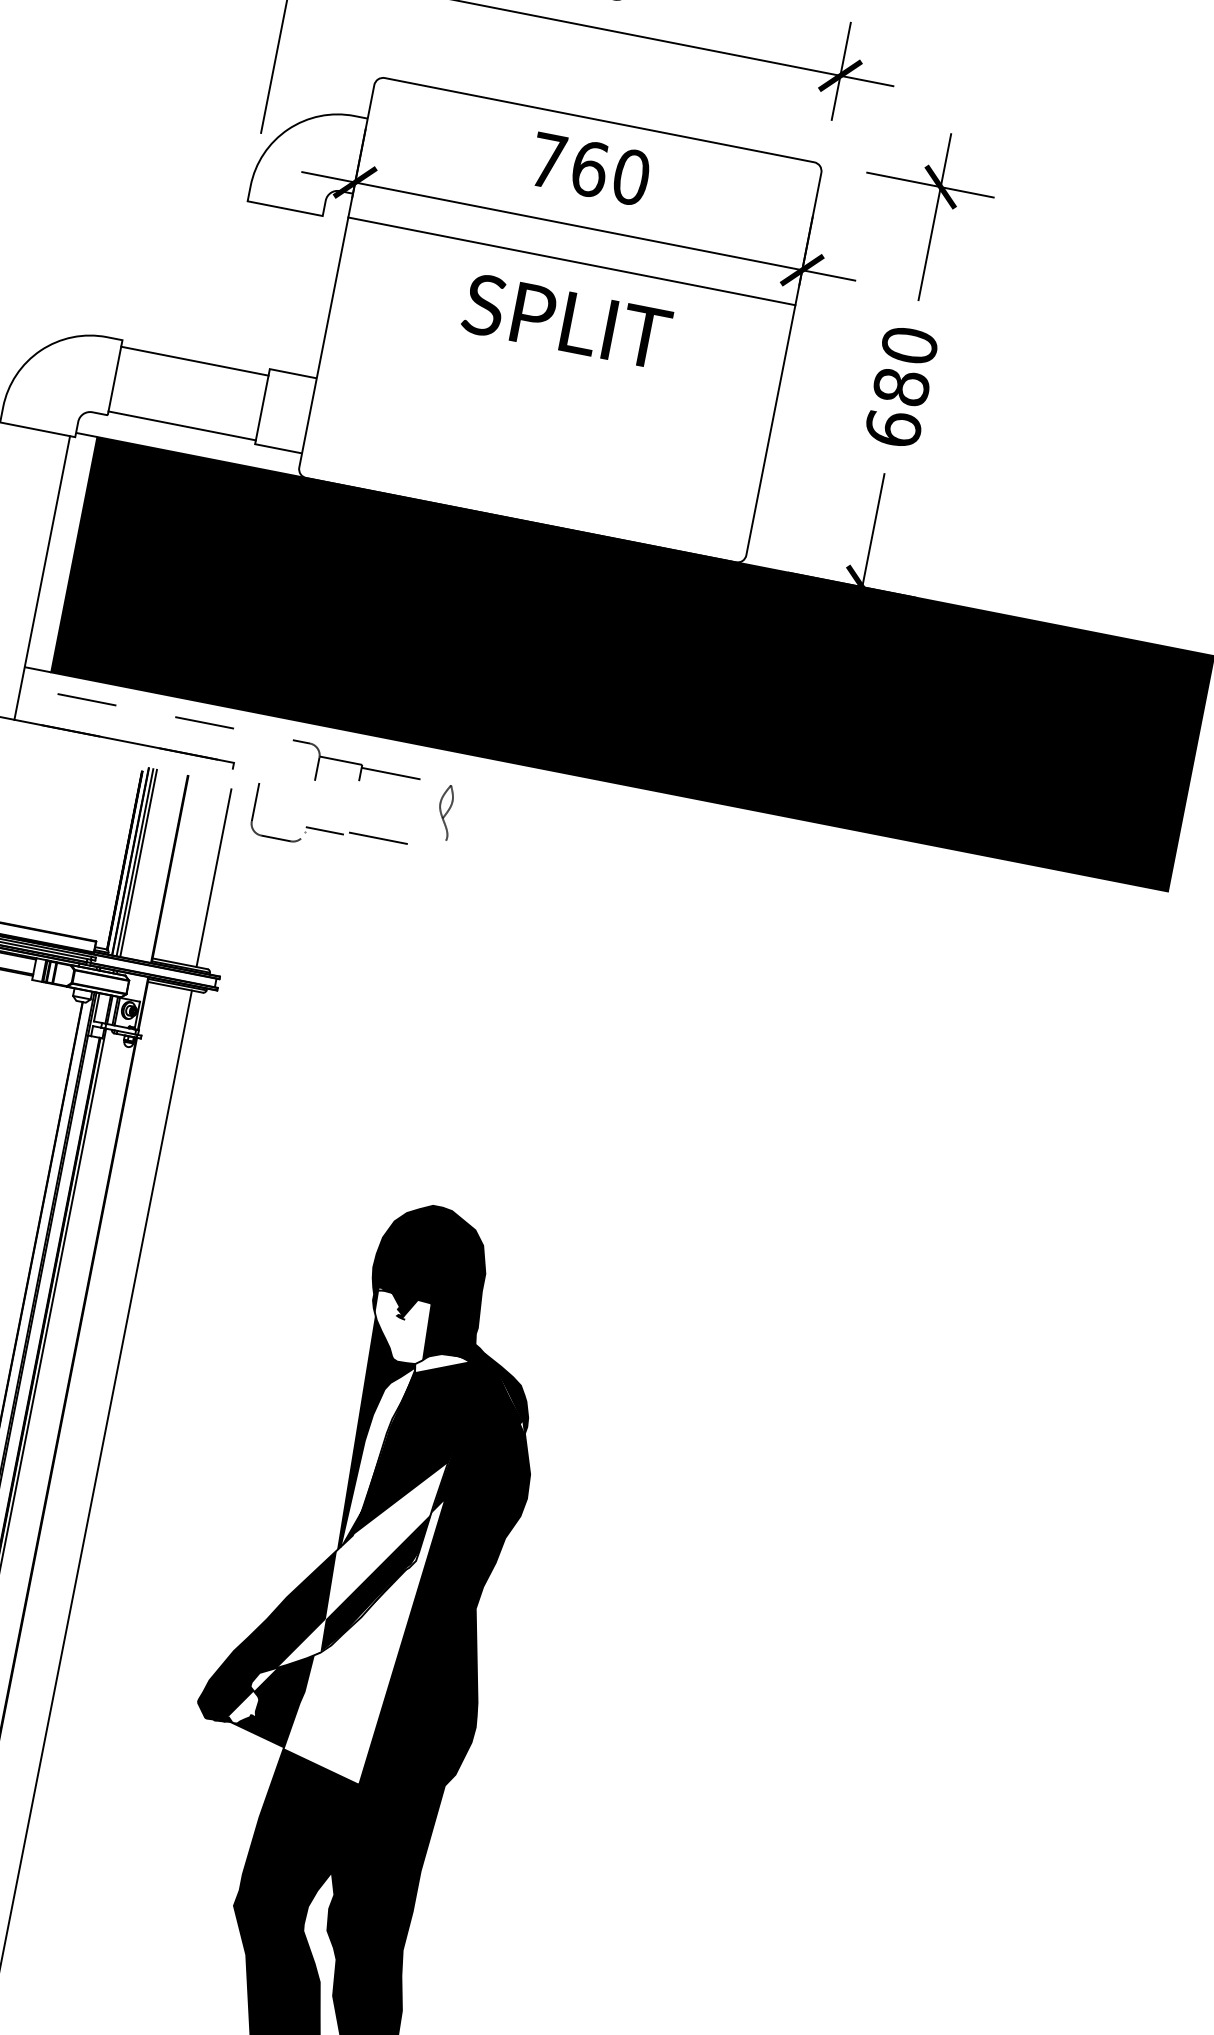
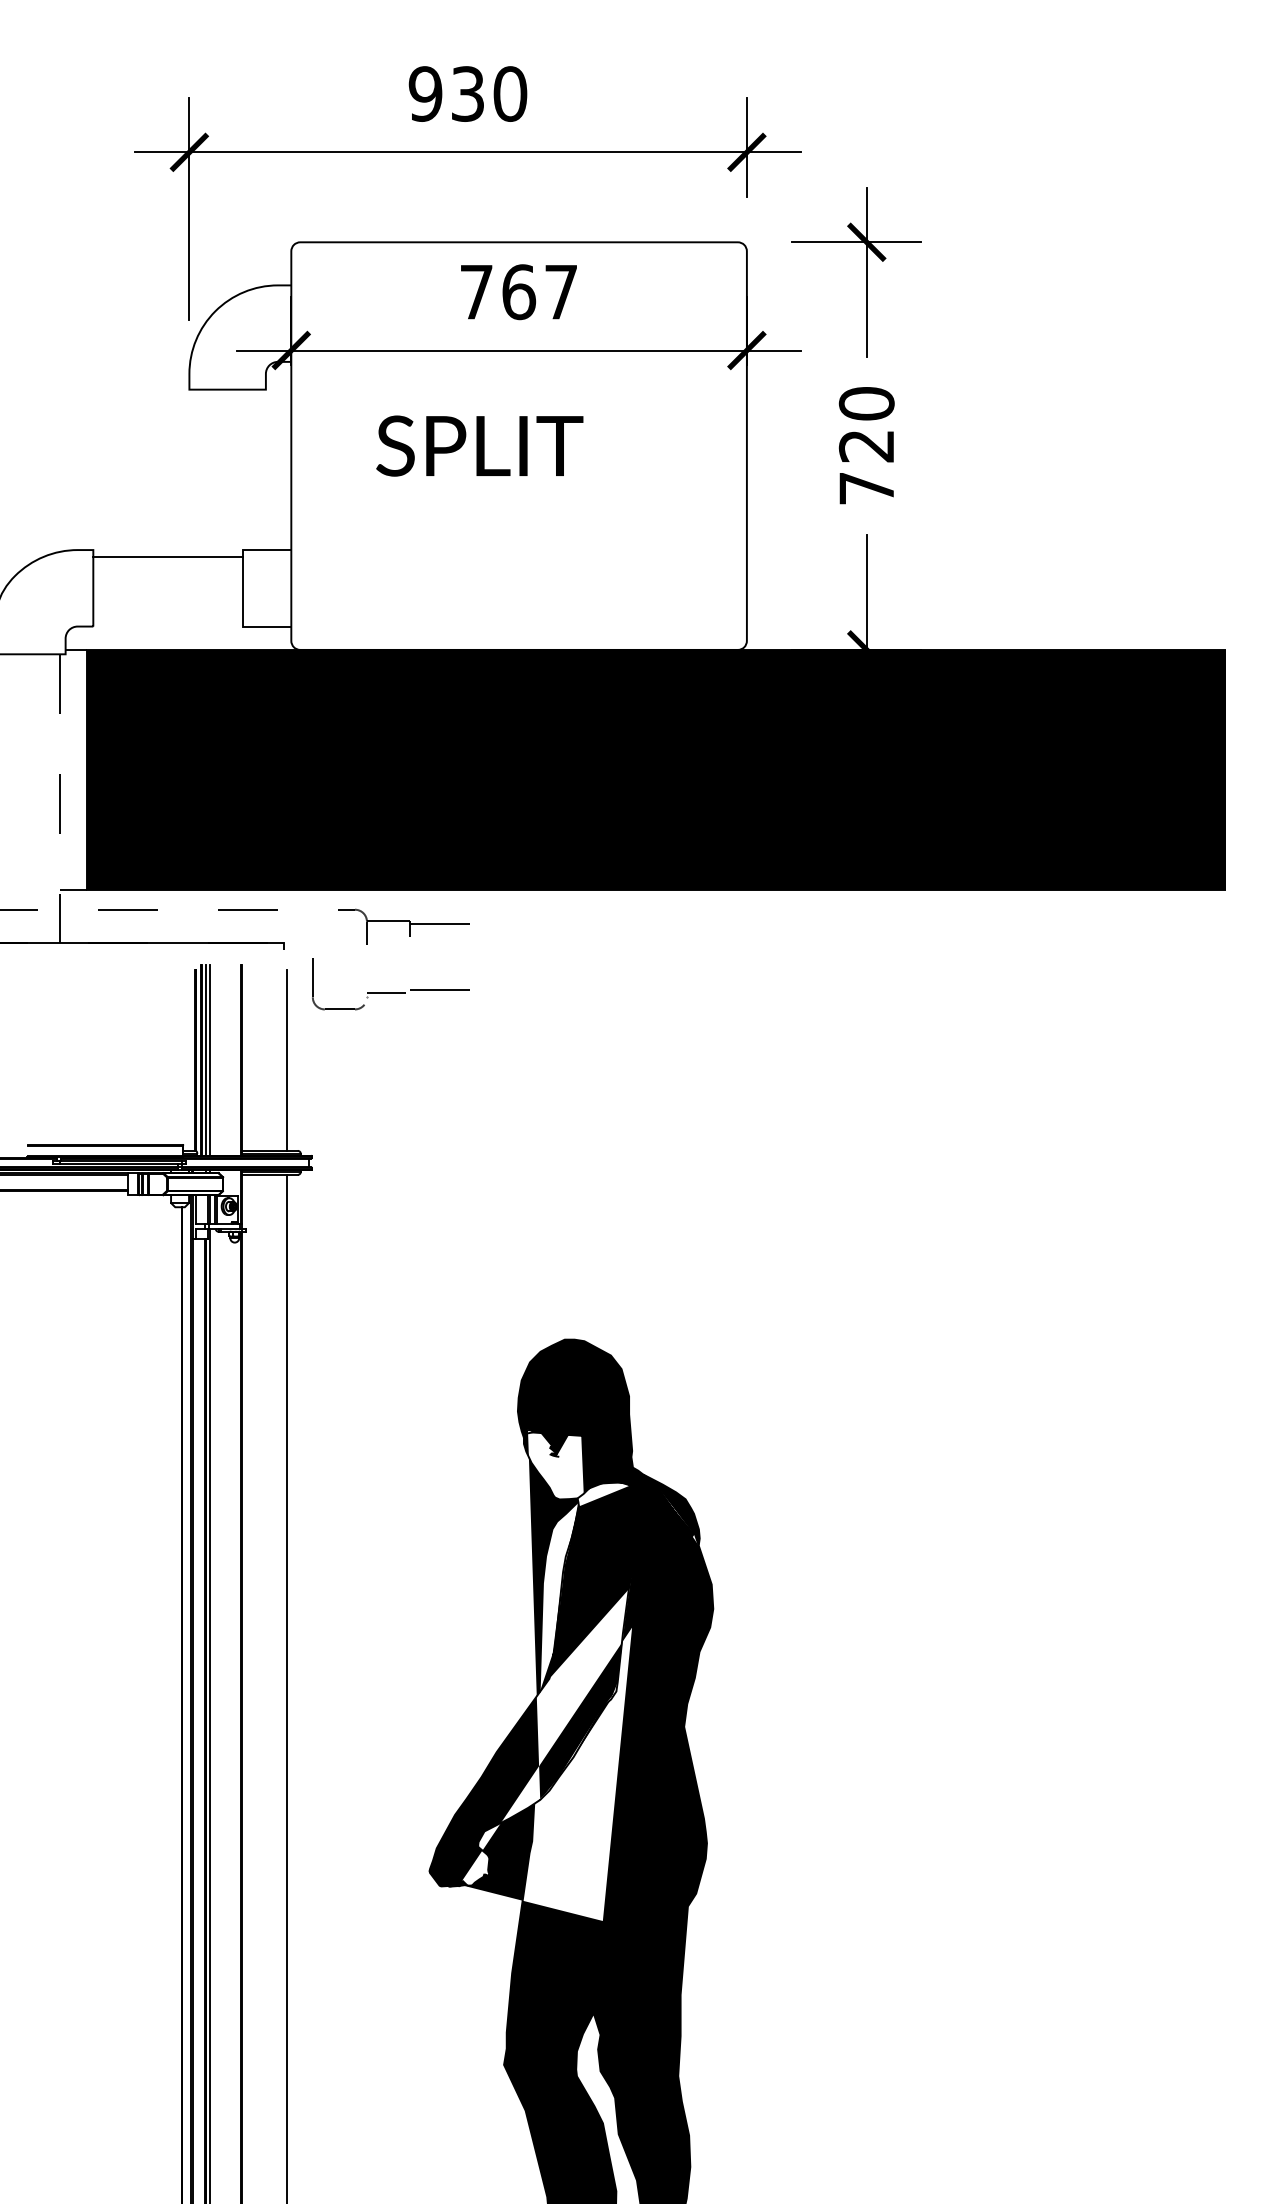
text: (631, 177) -> (561, 292), 760 -> 767
line: (571, 261) -> (518, 386), removed
text: (566, 320) -> (479, 445), moved
text: (897, 407) -> (866, 466), 680 -> 720
line: (182, 425) -> (168, 622), removed
line: (42, 577) -> (60, 798), solid -> dashed
part: (444, 811) -> (500, 950), removed

